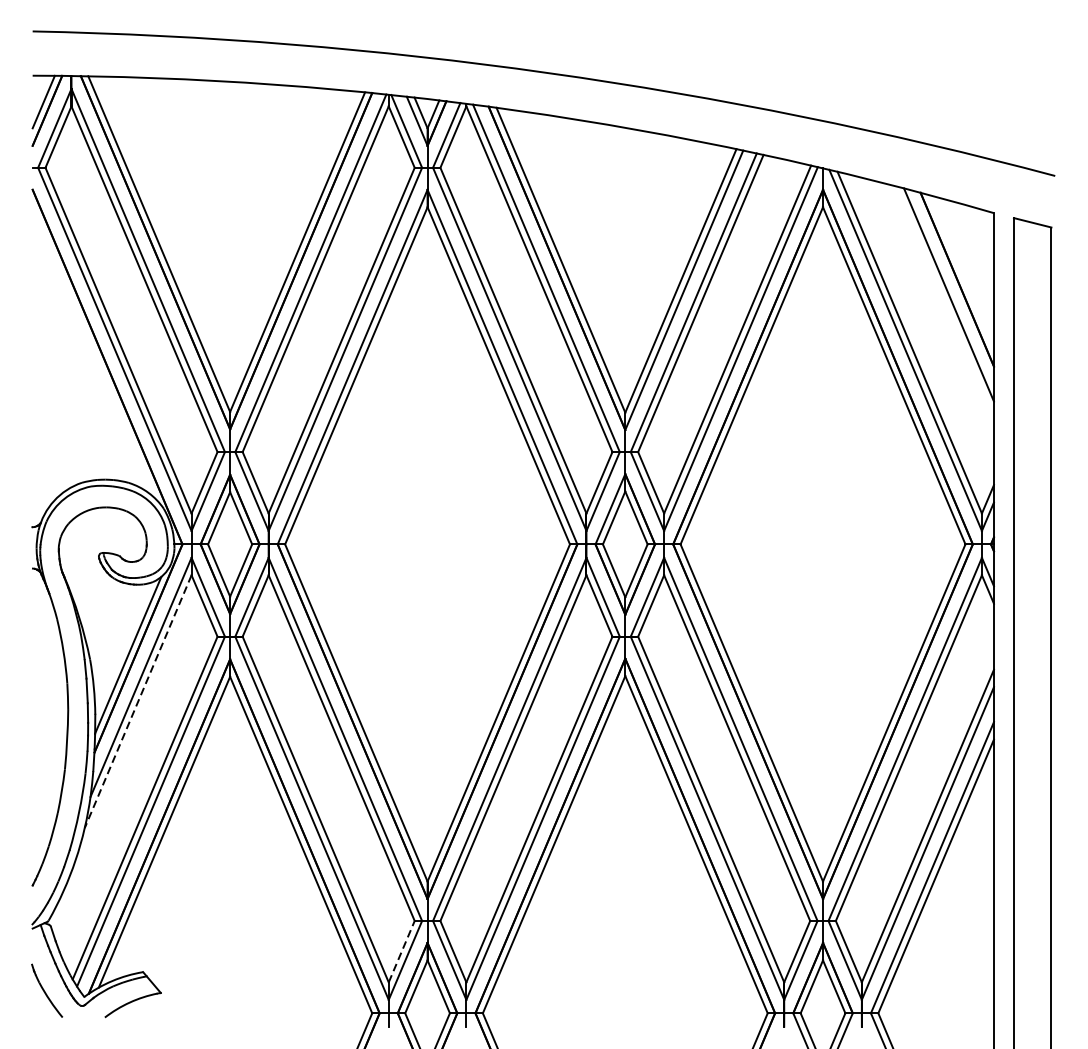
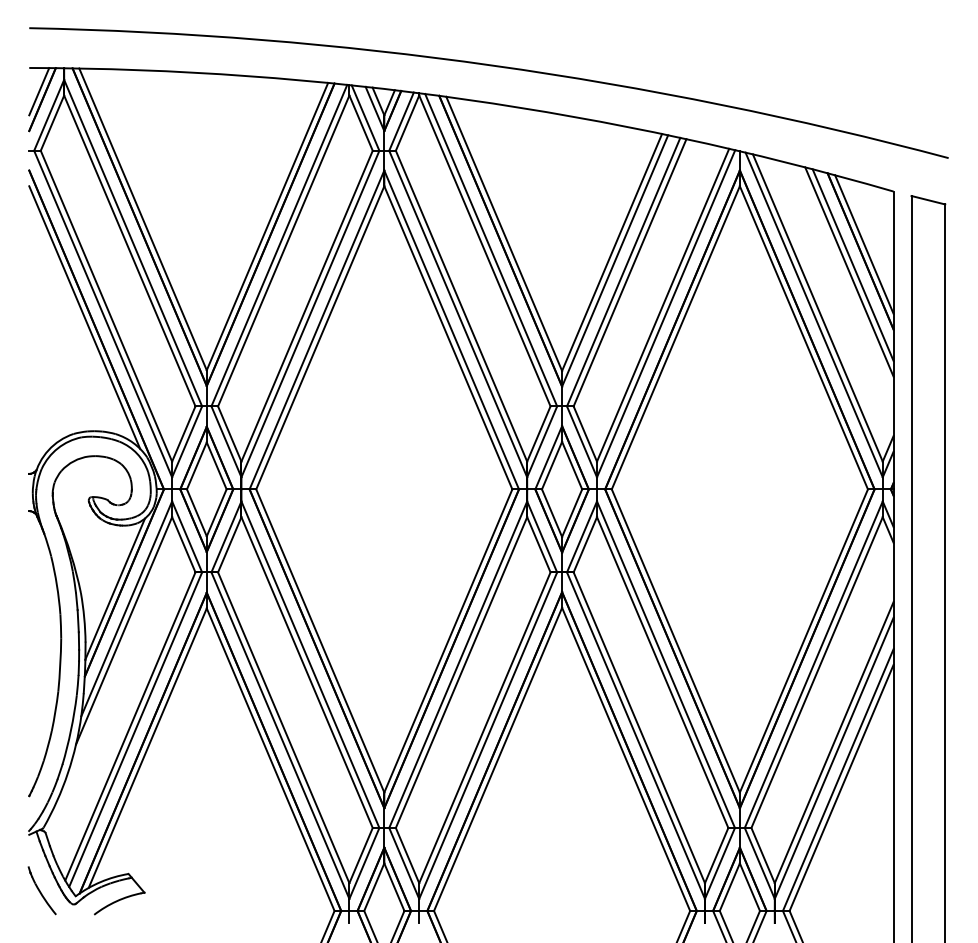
line: (961, 272) -> (864, 244), added
line: (944, 302) -> (849, 271), added
line: (94, 353) -> (84, 317), added
line: (137, 702) -> (123, 631), dashed -> solid
line: (402, 951) -> (361, 855), dashed -> solid

